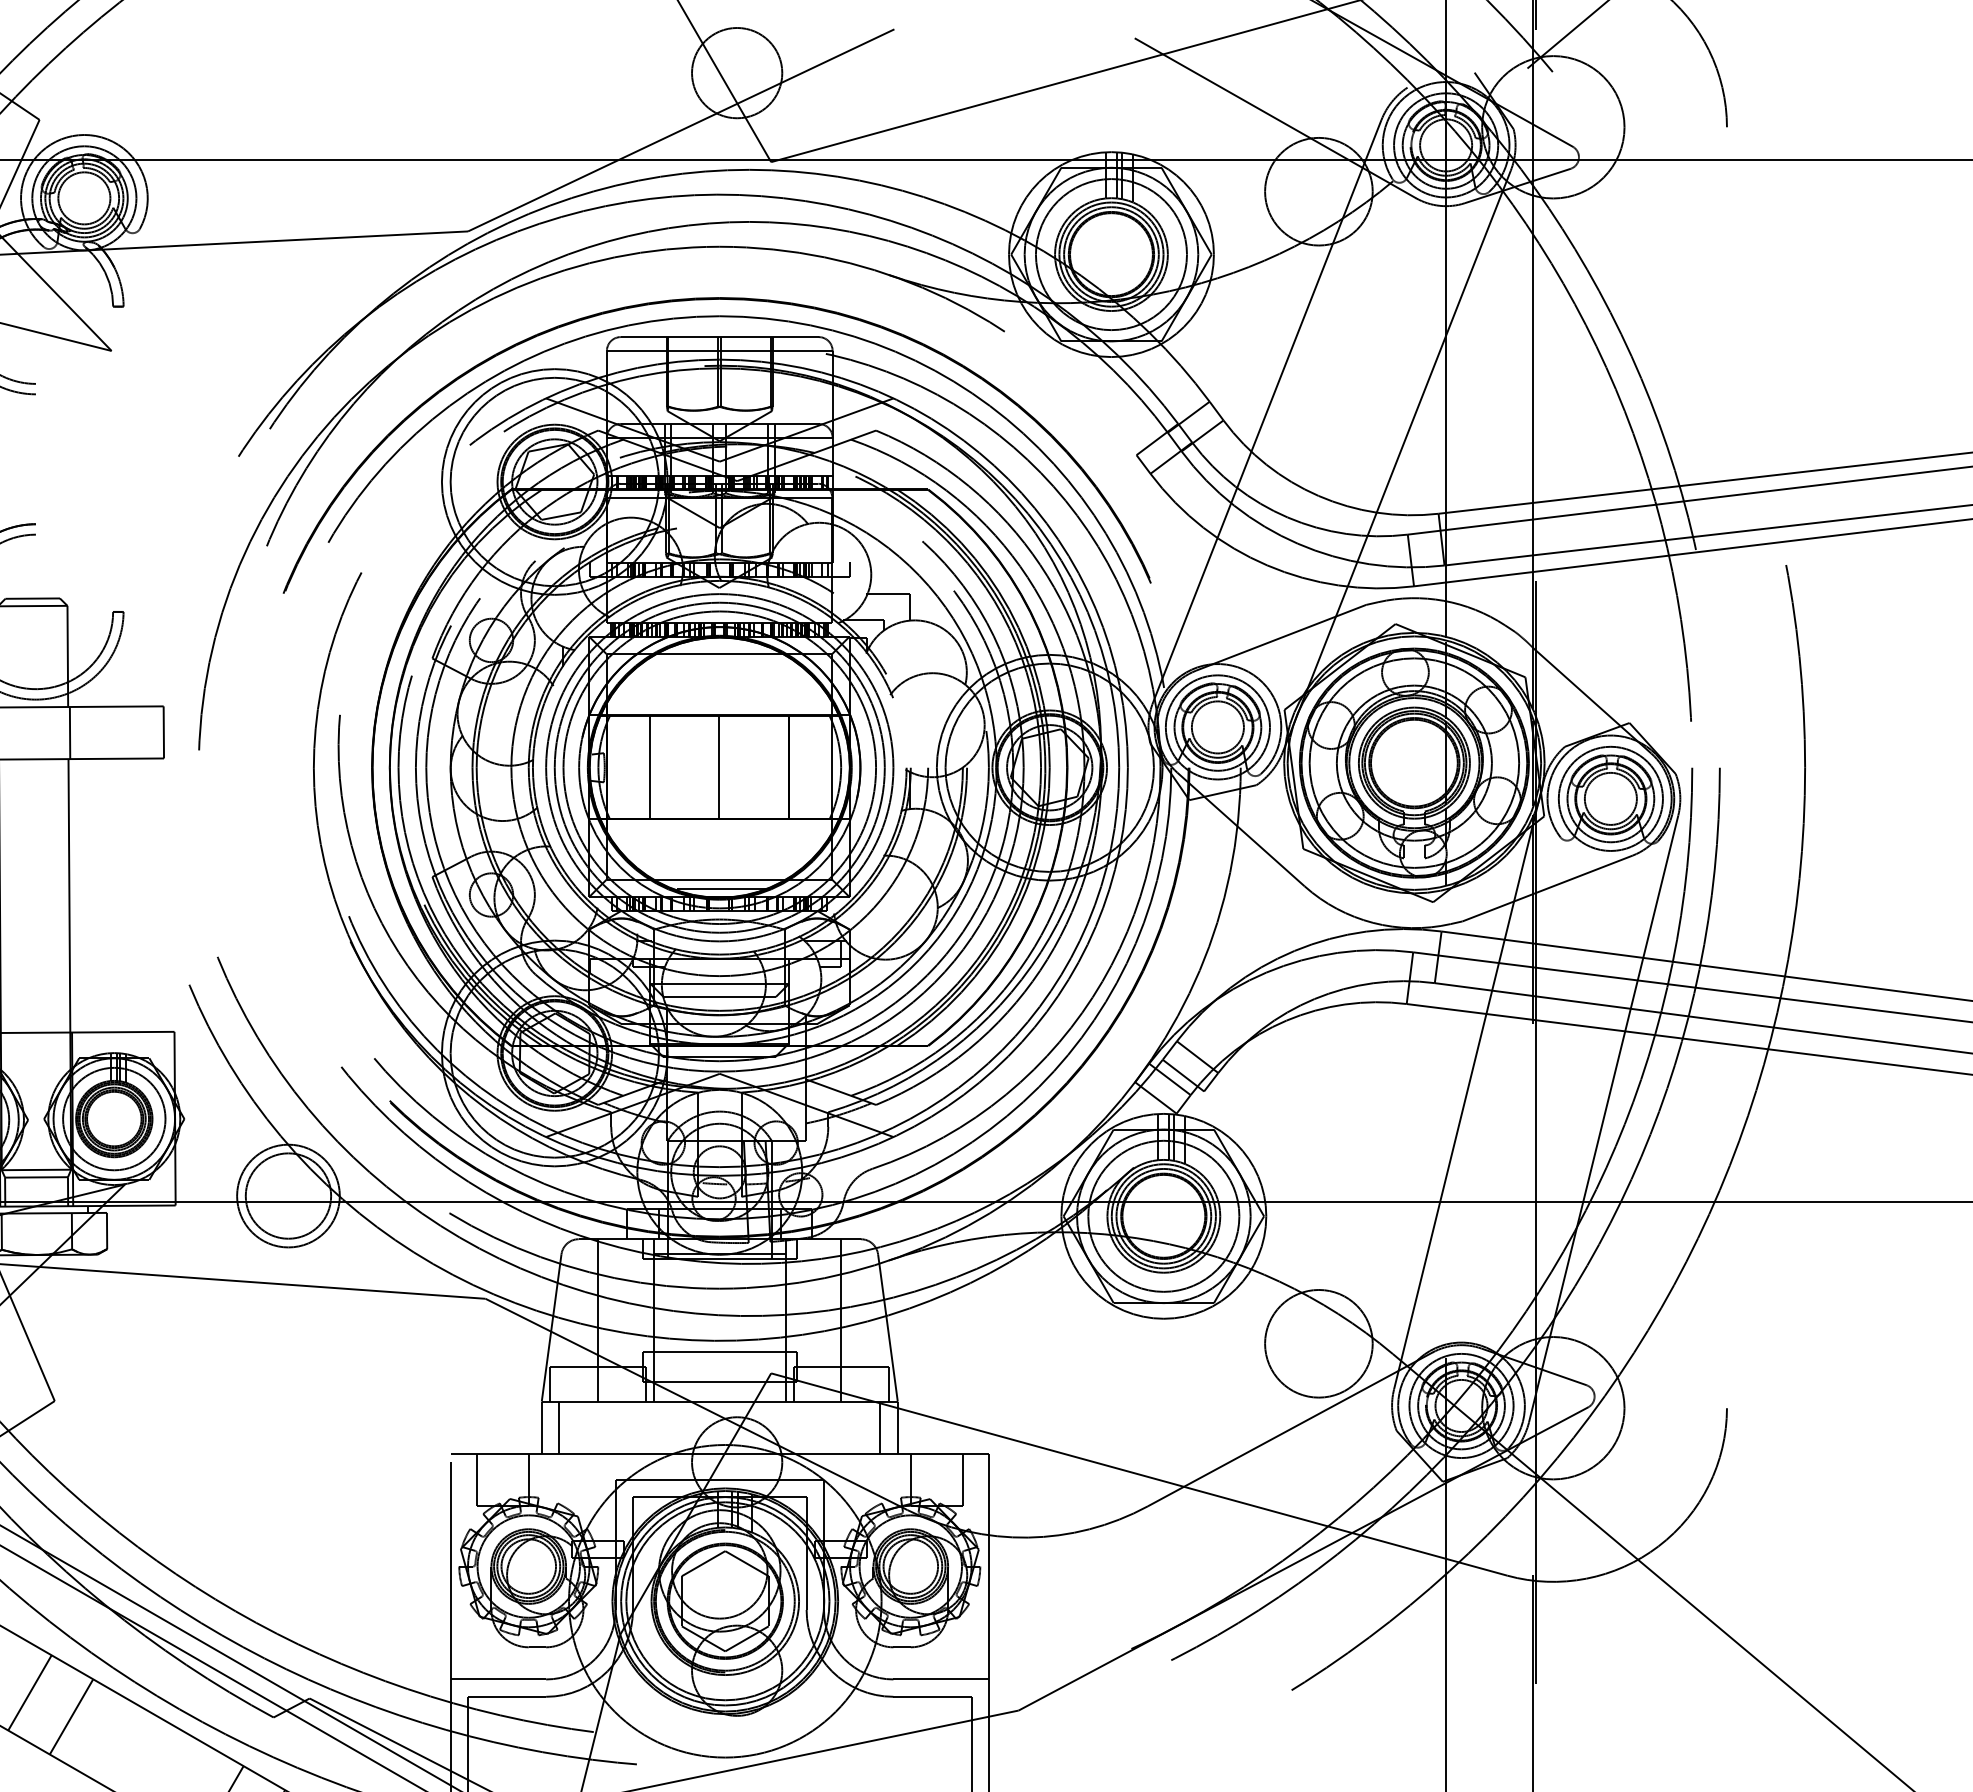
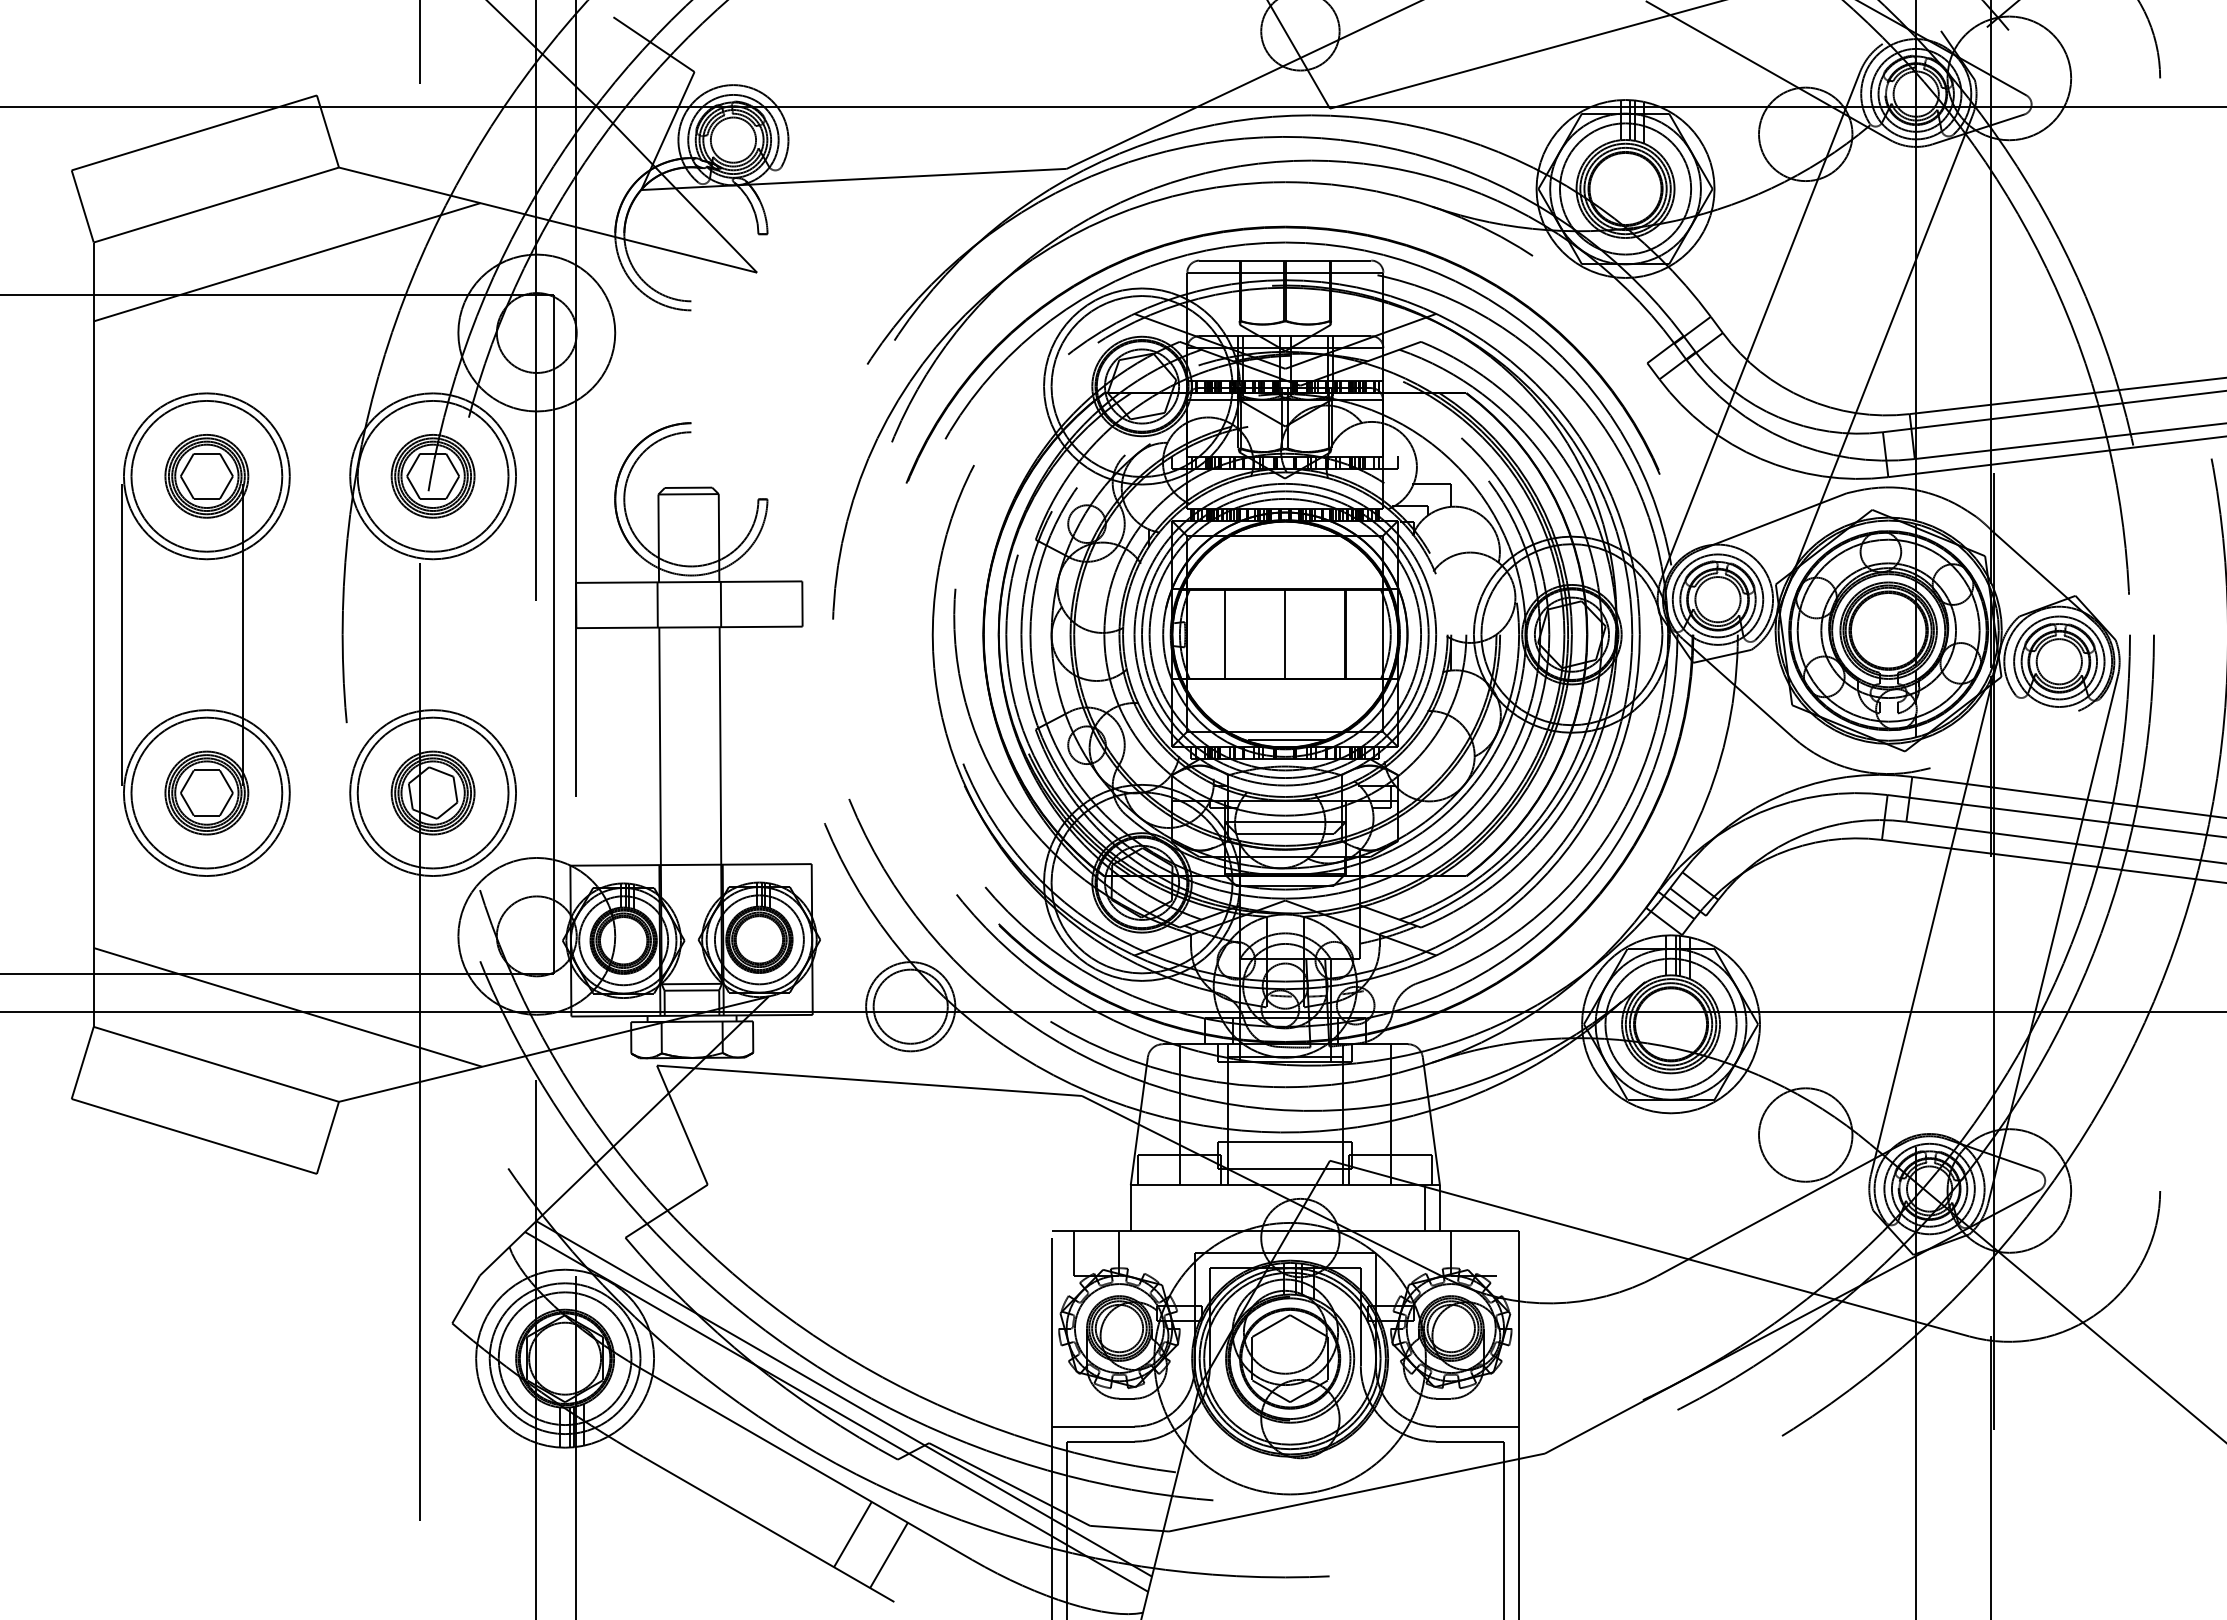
line: (1547, 888) -> (2004, 739), removed
line: (558, 1427) -> (1145, 1207), removed
line: (962, 1479) -> (1496, 1252), removed
line: (30, 1692) -> (686, 1437), removed
line: (71, 1716) -> (722, 1458), removed

